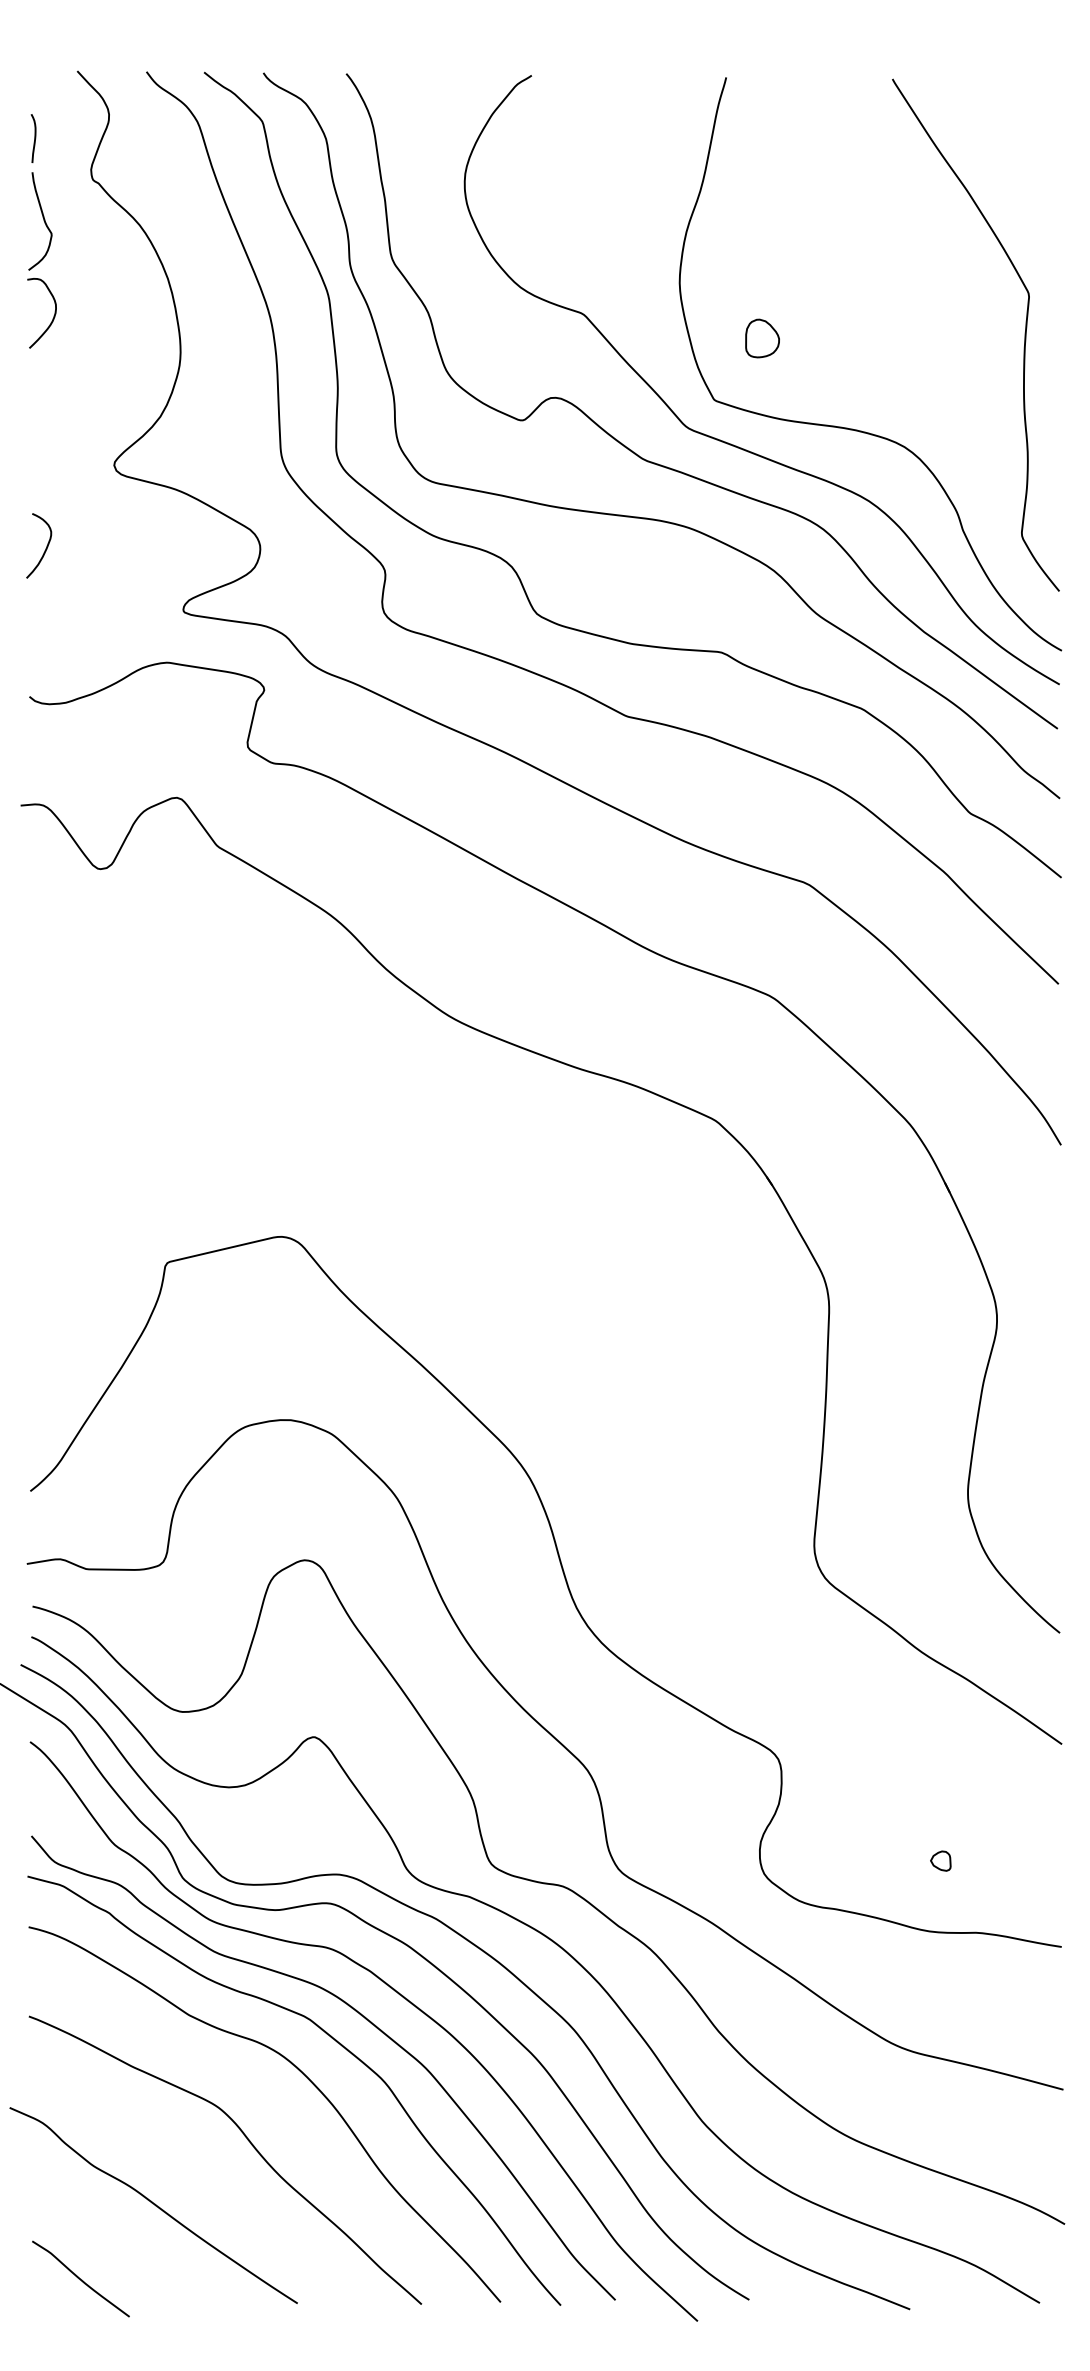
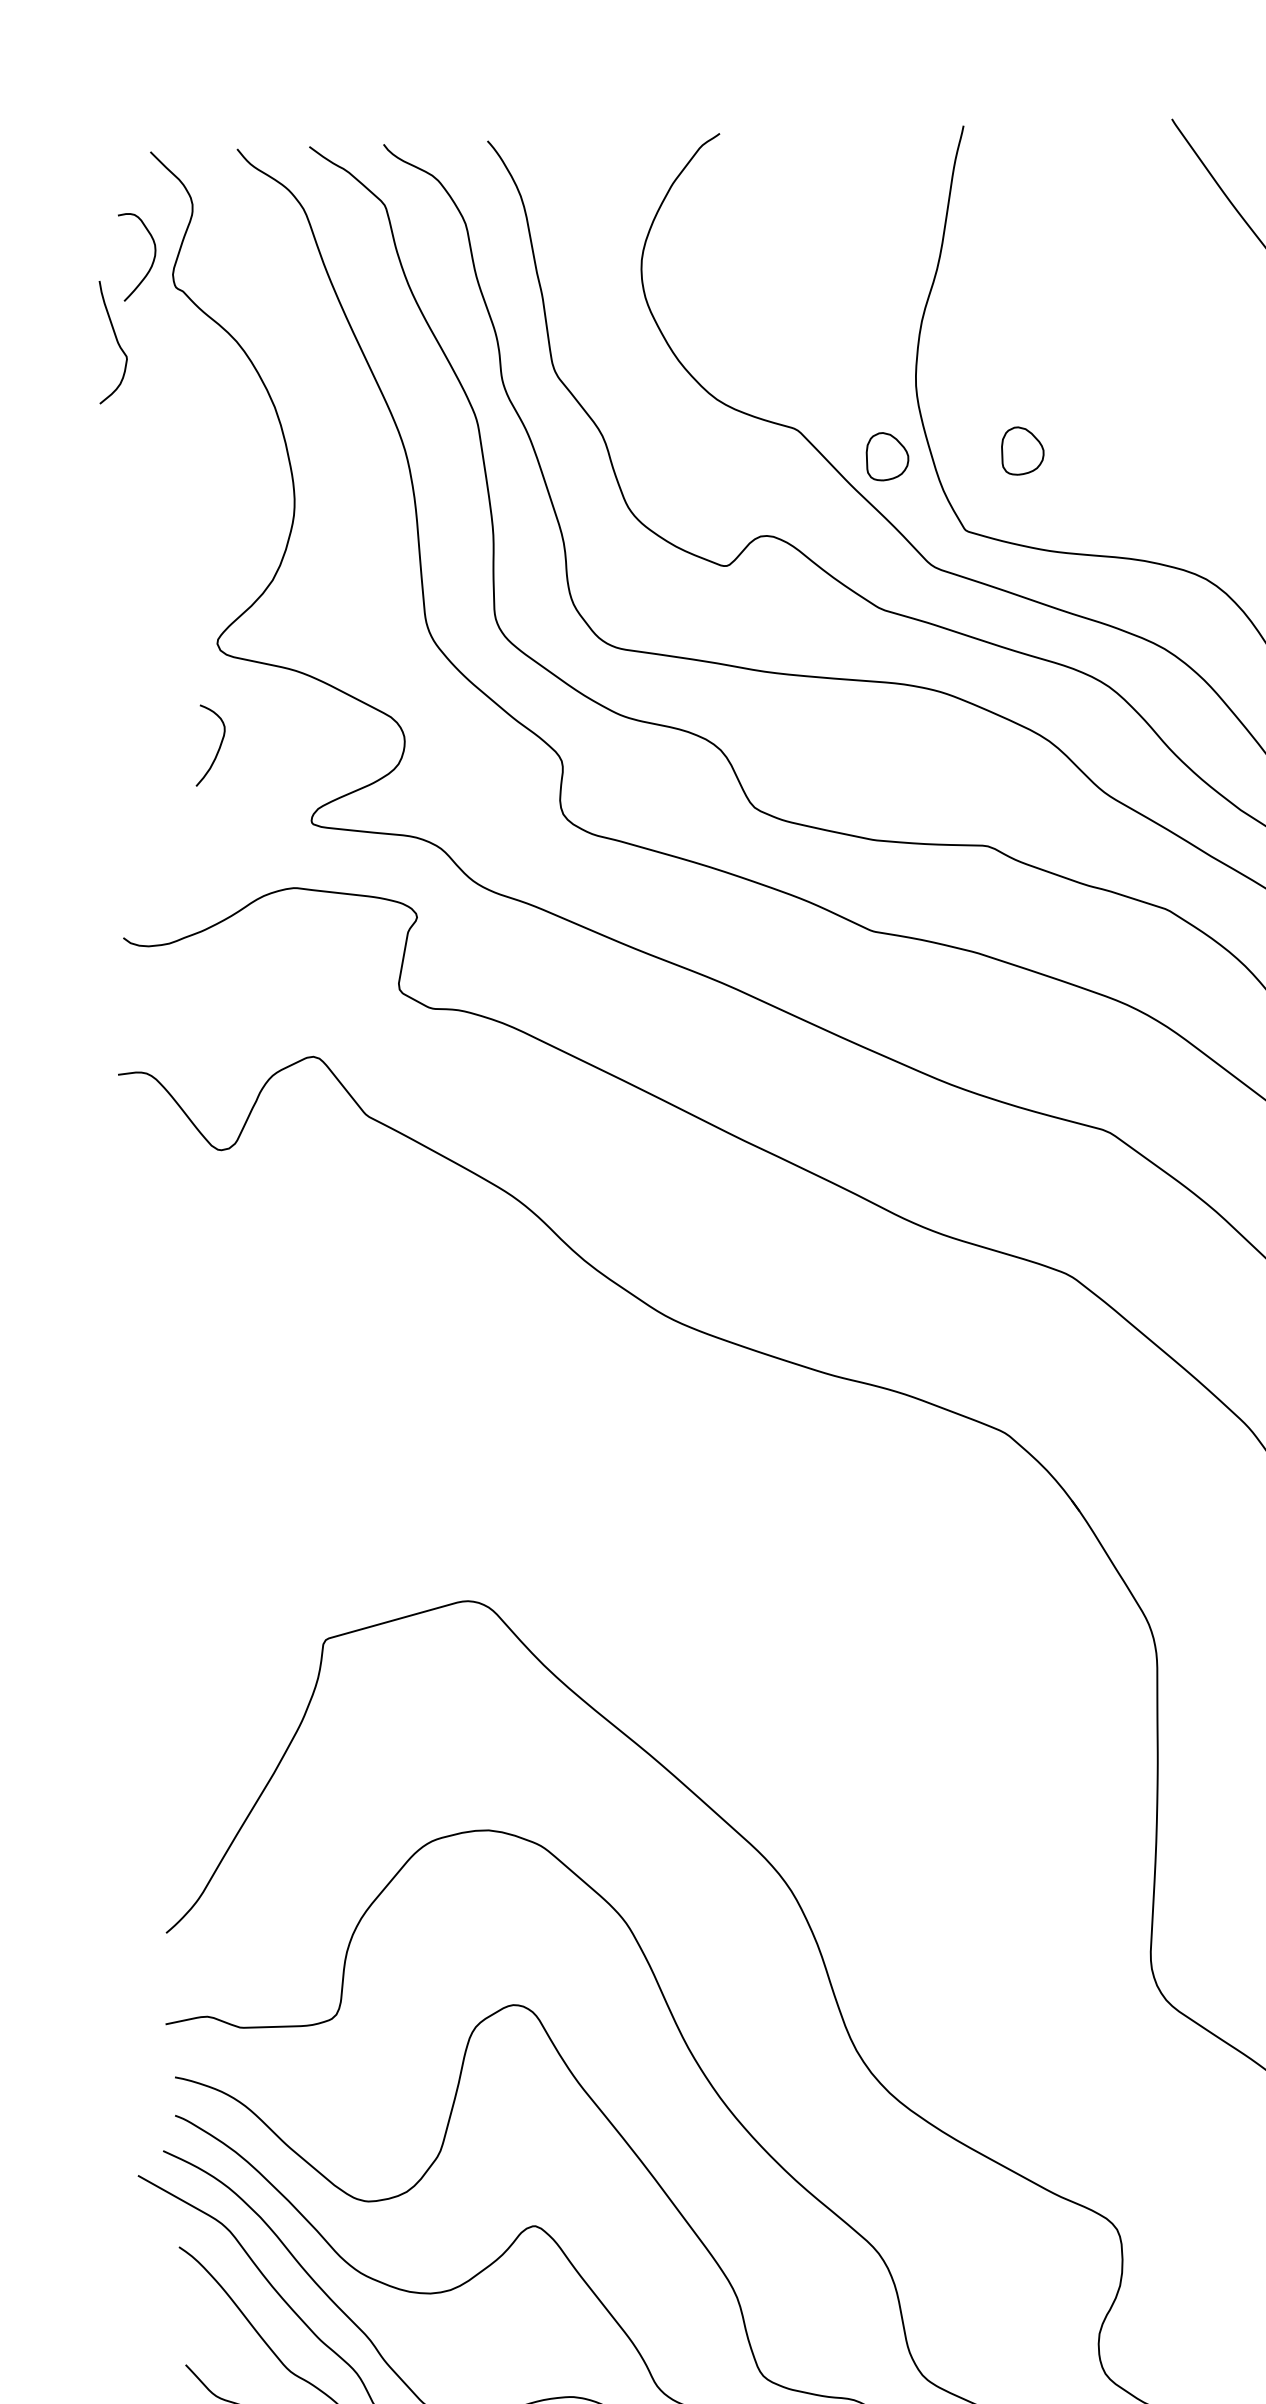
curve: (34, 138) -> (100, 238), removed
curve: (52, 318) -> (151, 262), moved
part: (654, 338) -> (887, 456), added
curve: (45, 548) -> (218, 748), moved

